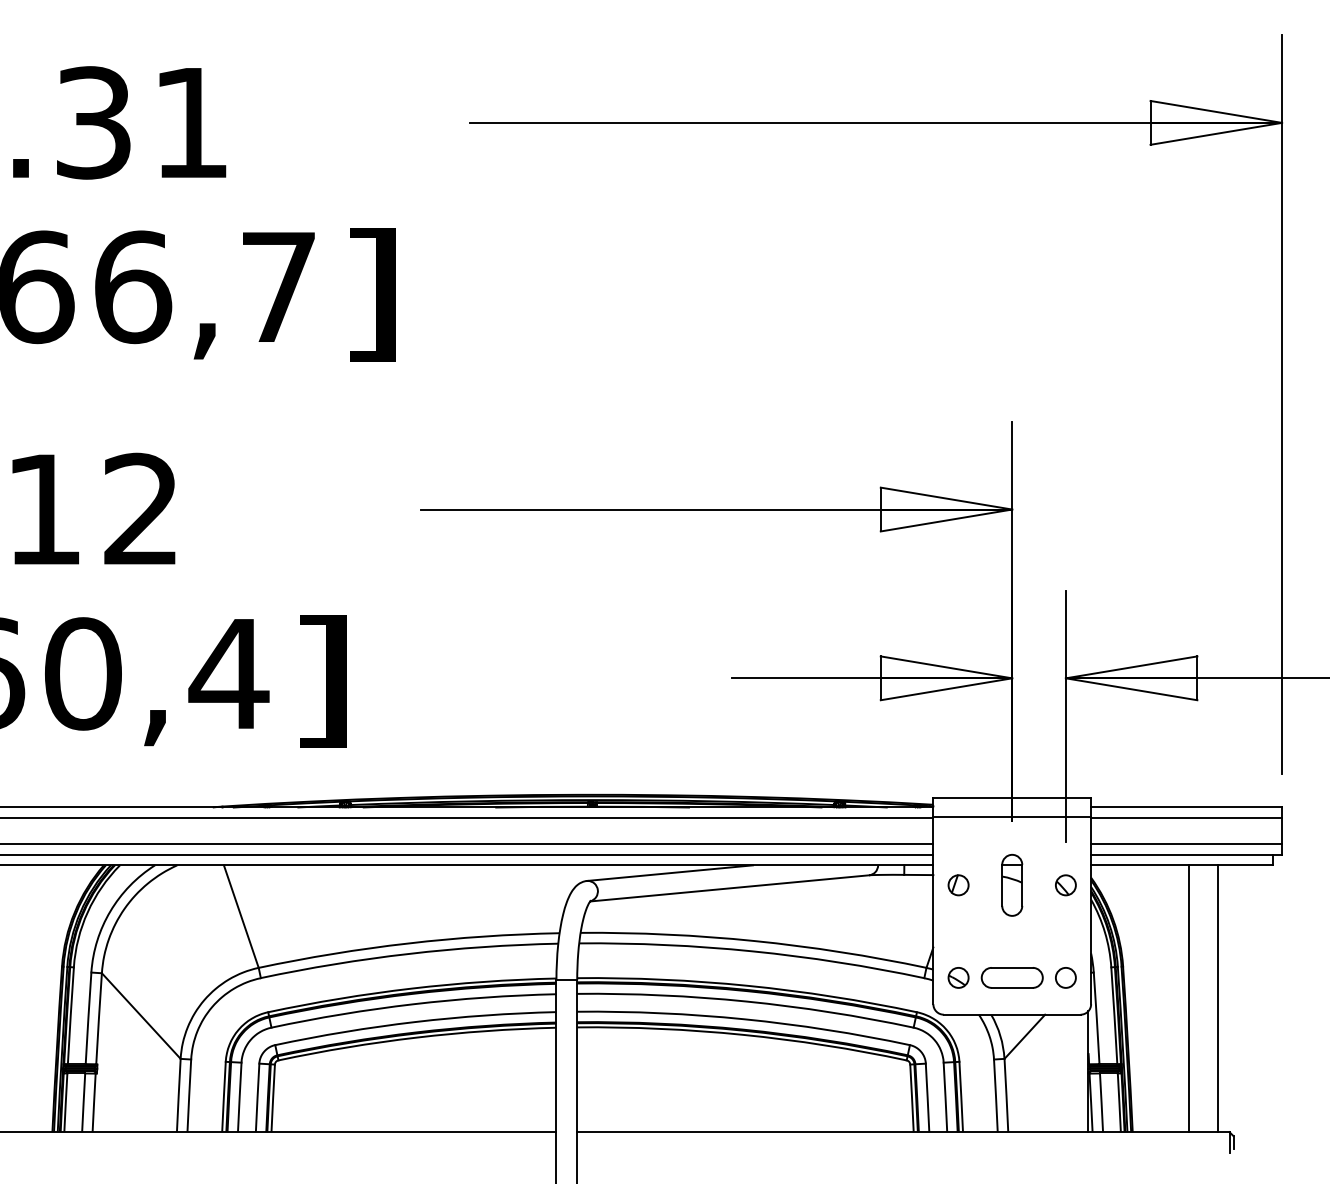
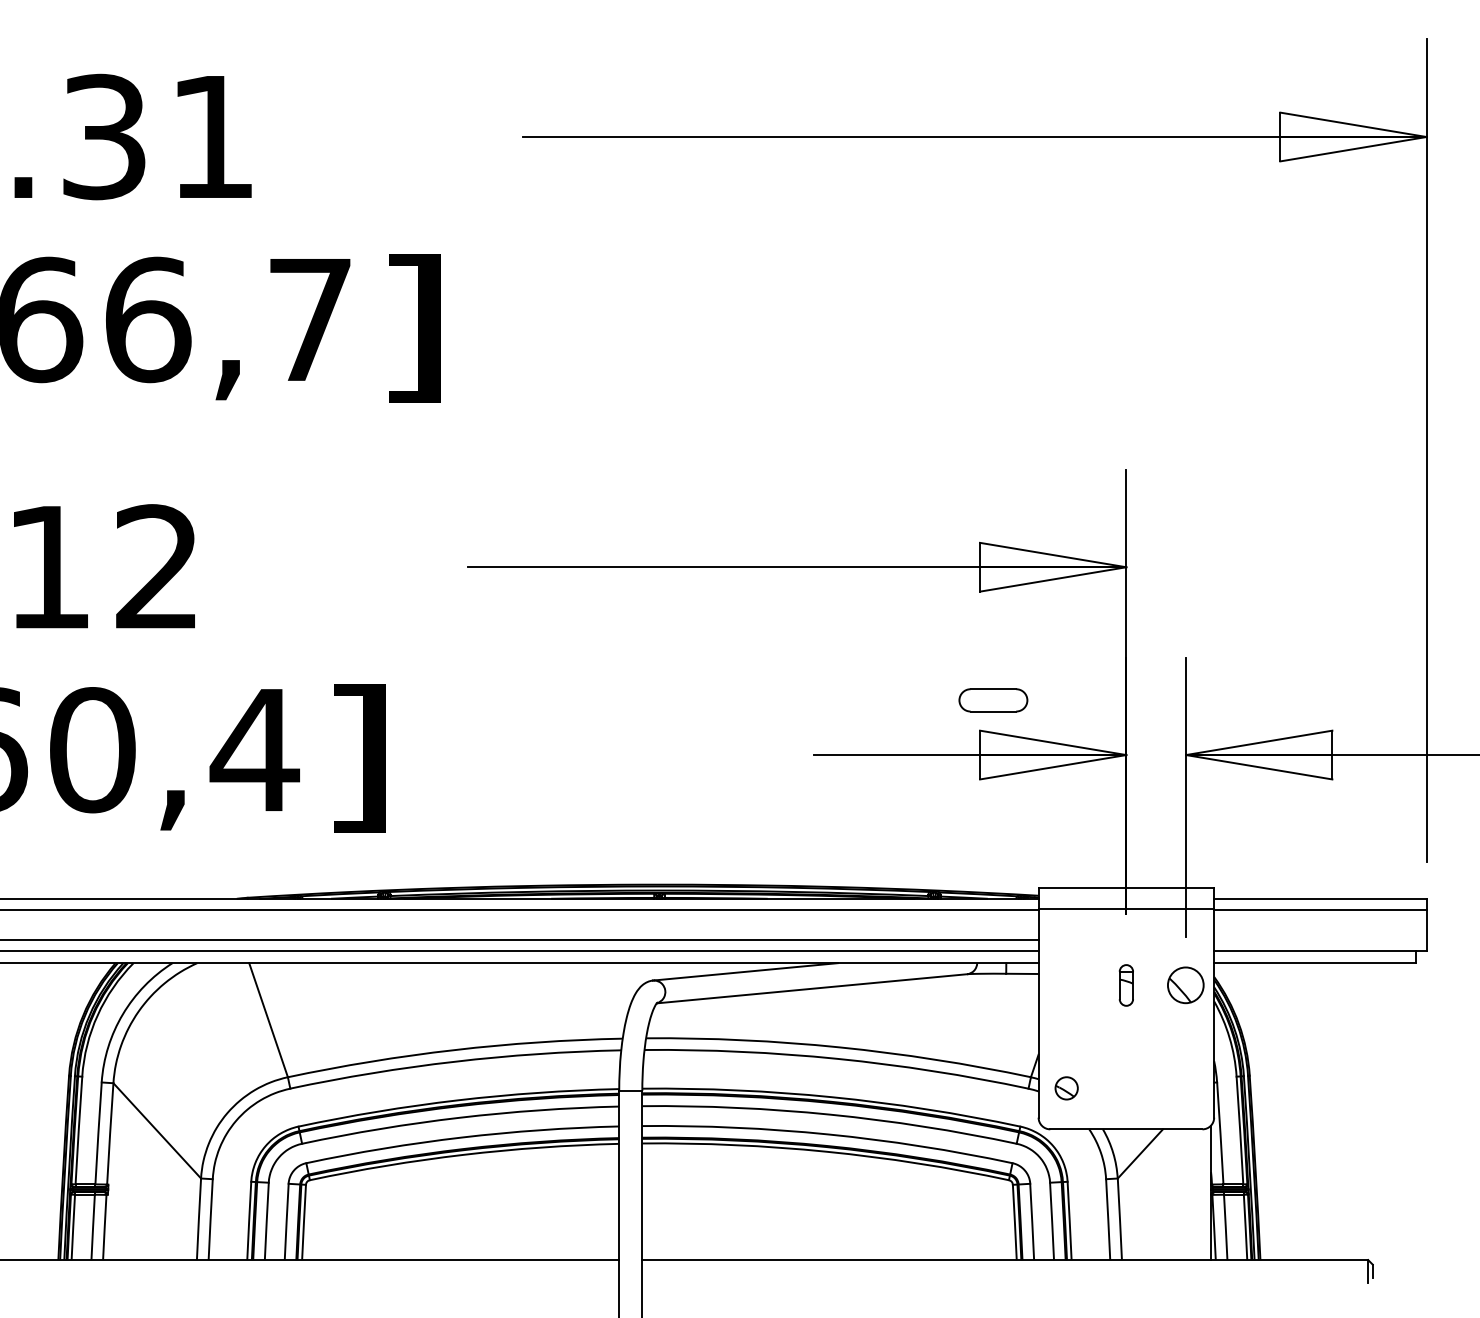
line: (1186, 844) -> (1320, 939), removed
part: (958, 885) -> (1066, 985), removed
part: (1012, 885) -> (1126, 985), size x0.6
part: (1066, 885) -> (1186, 985), size x1.6
part: (1012, 977) -> (993, 700), moved
circle: (1066, 977) -> (1186, 1088), removed
line: (1188, 998) -> (1322, 1111), removed
line: (1218, 998) -> (1355, 1111), removed

